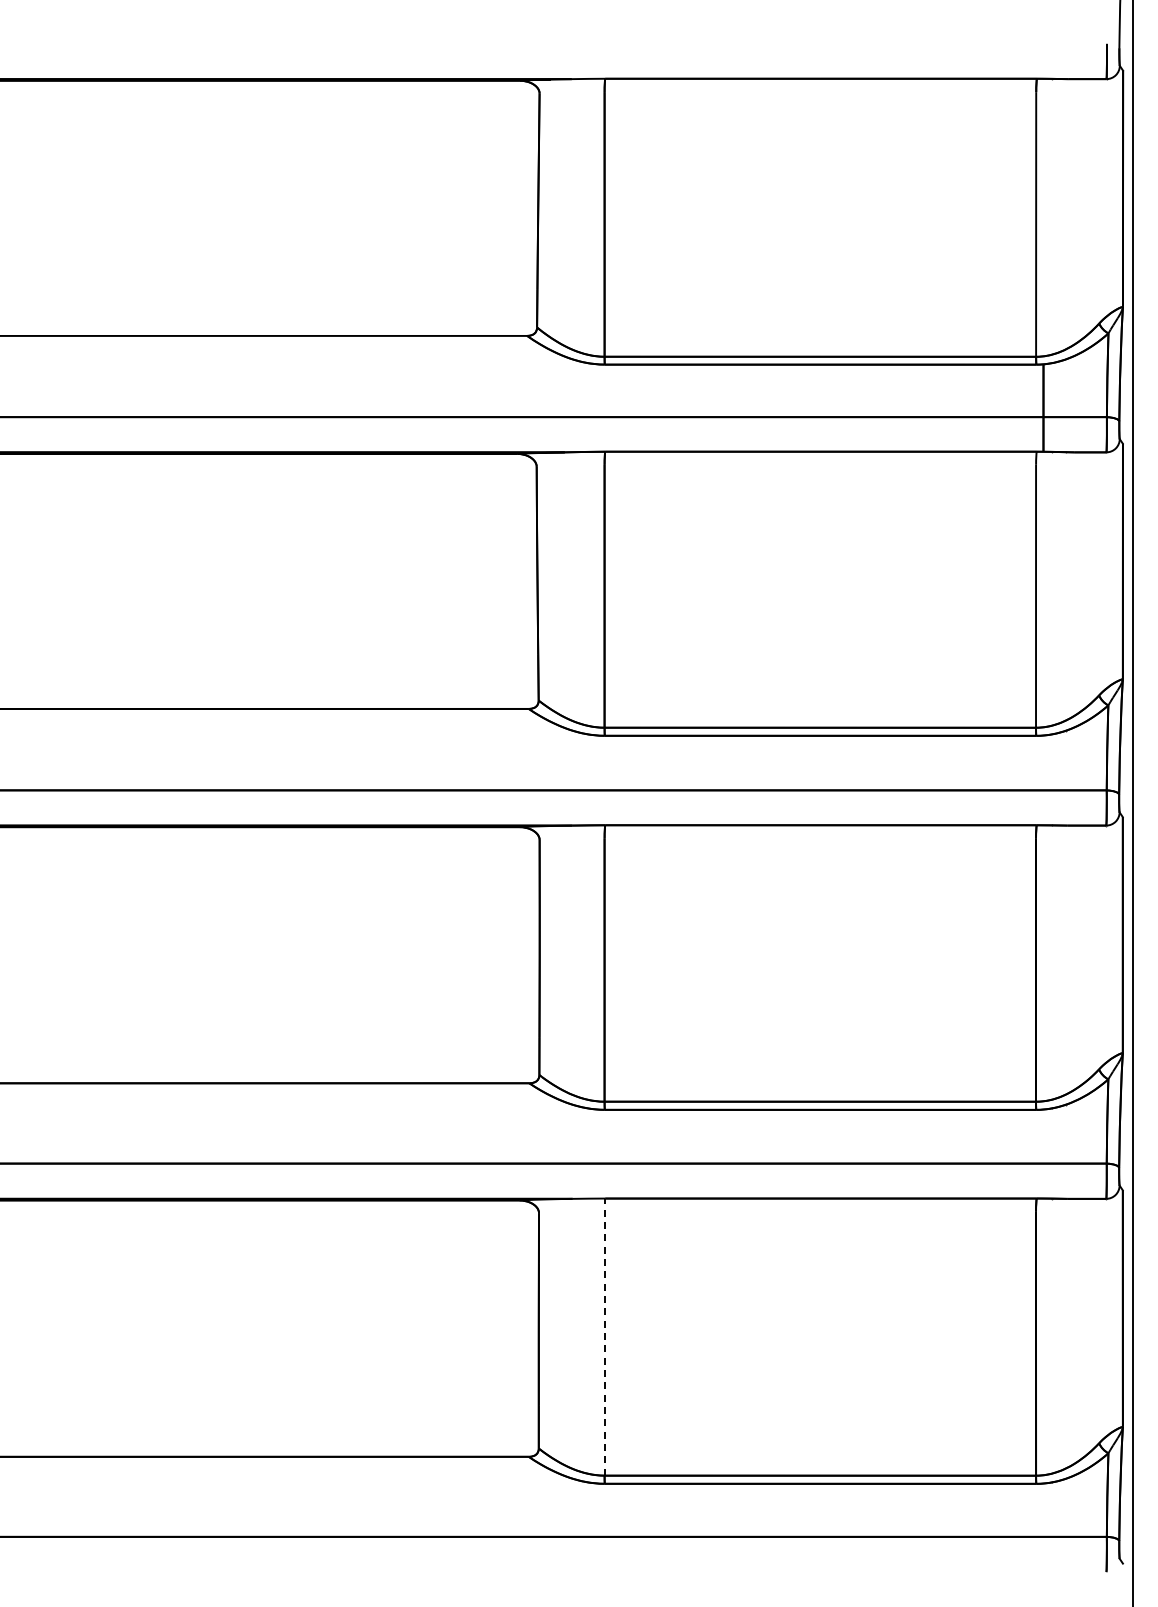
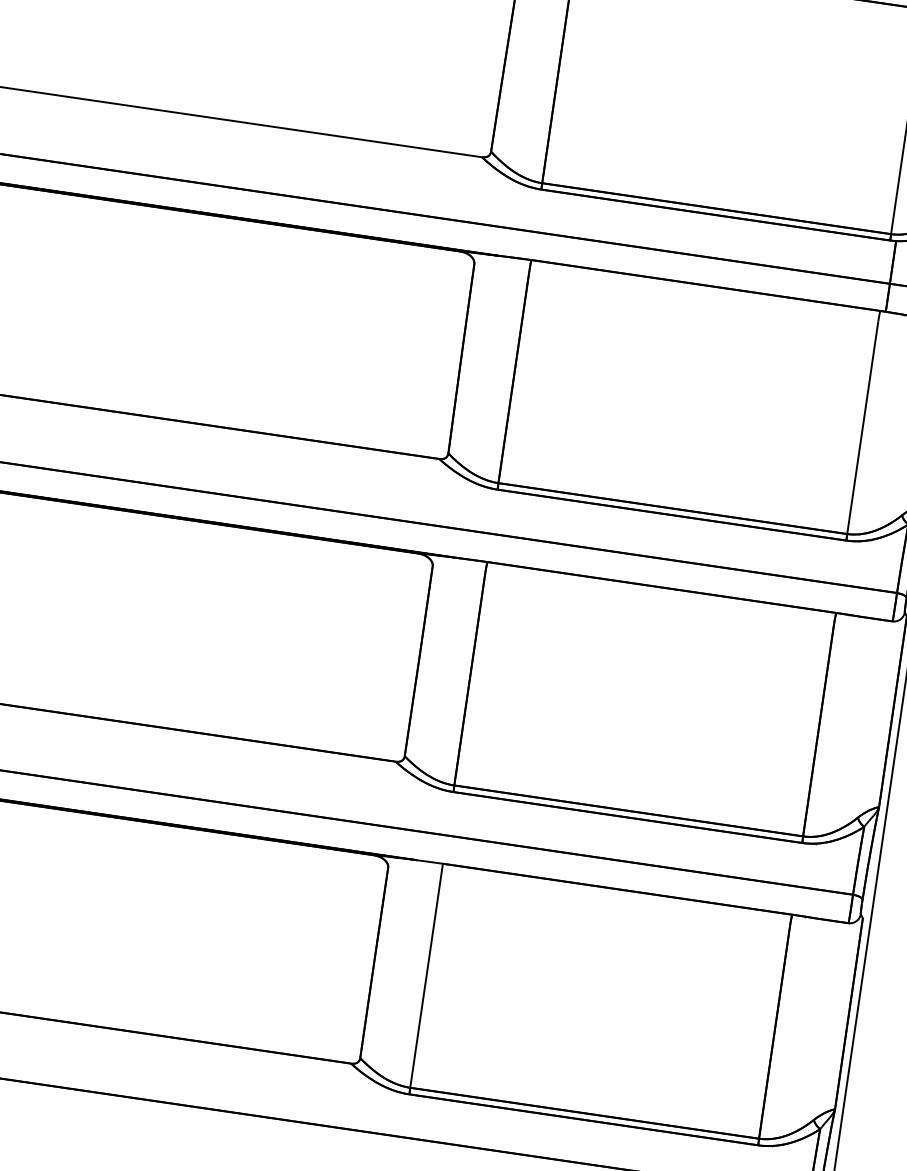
line: (604, 1337) -> (426, 976), dashed -> solid

